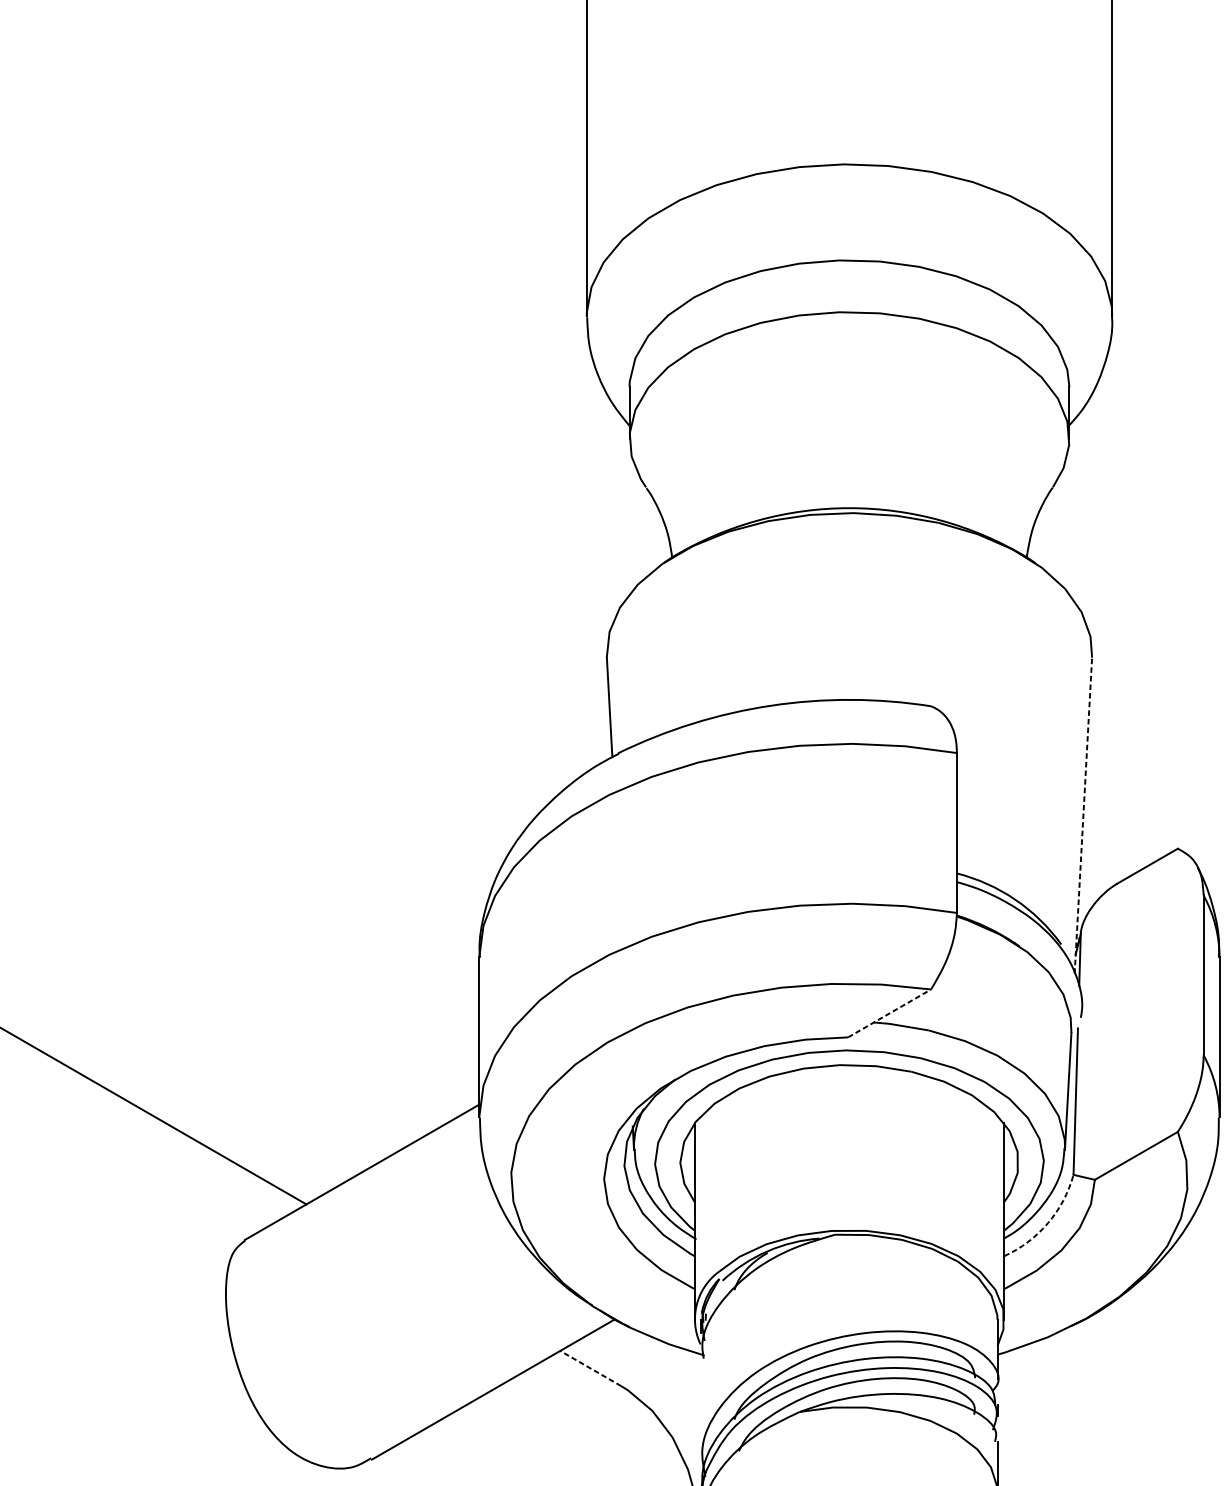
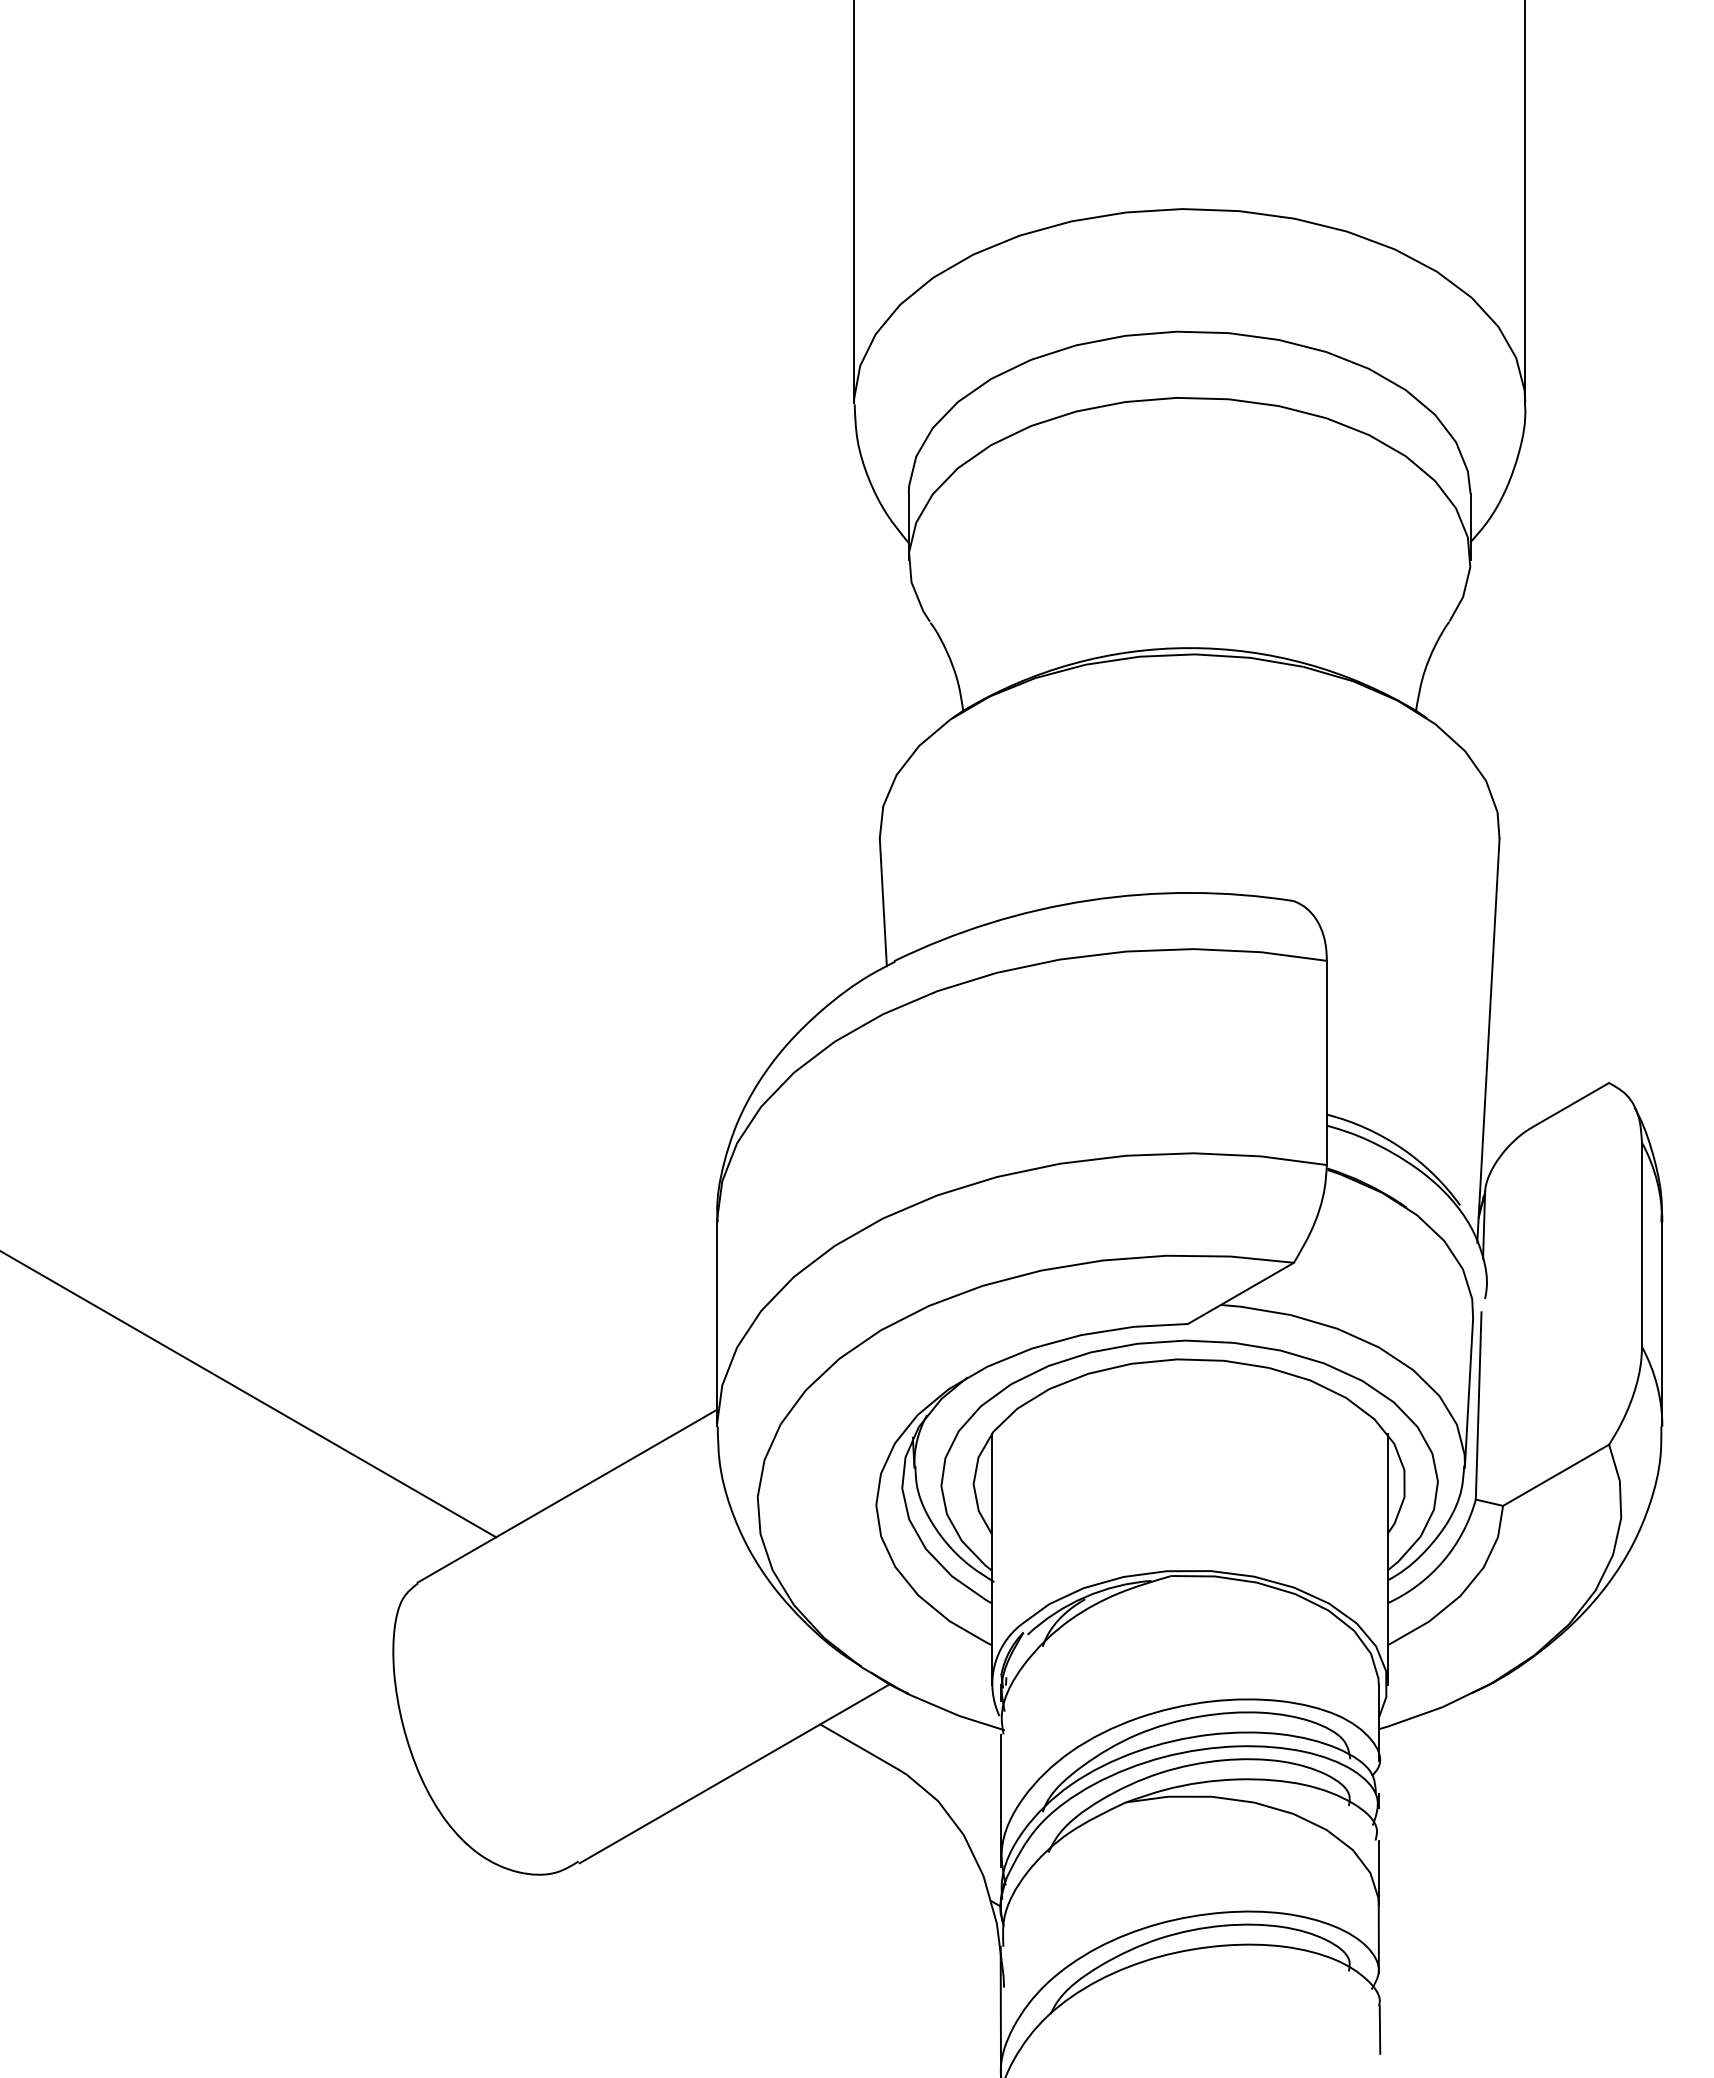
line: (1083, 815) -> (1488, 1040), dashed -> solid
line: (890, 1013) -> (1241, 1293), dashed -> solid
arc: (1048, 1223) -> (1443, 1561), dashed -> solid
line: (590, 1368) -> (859, 1746), dashed -> solid
line: (701, 1410) -> (1000, 1800), added

